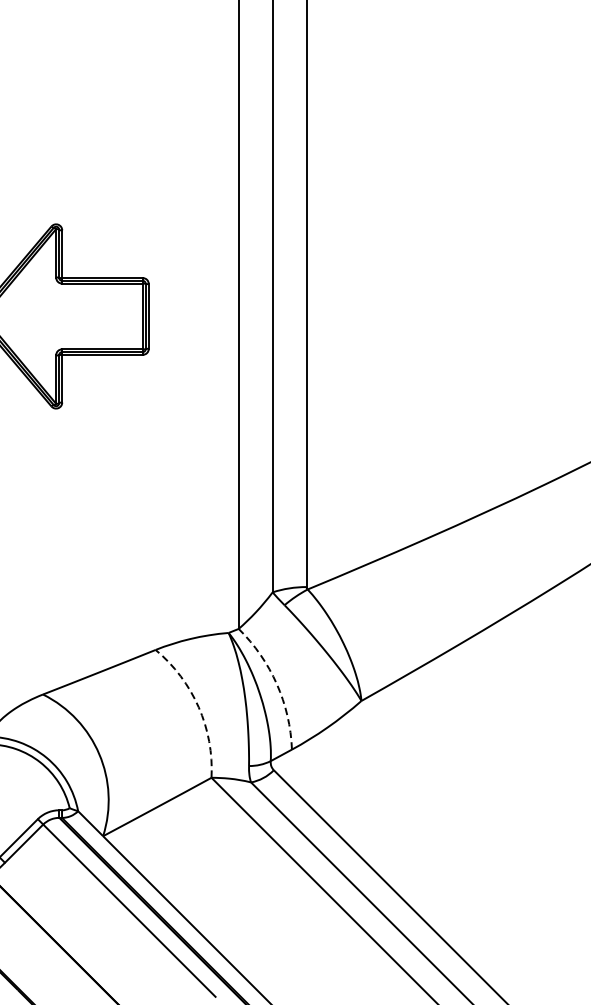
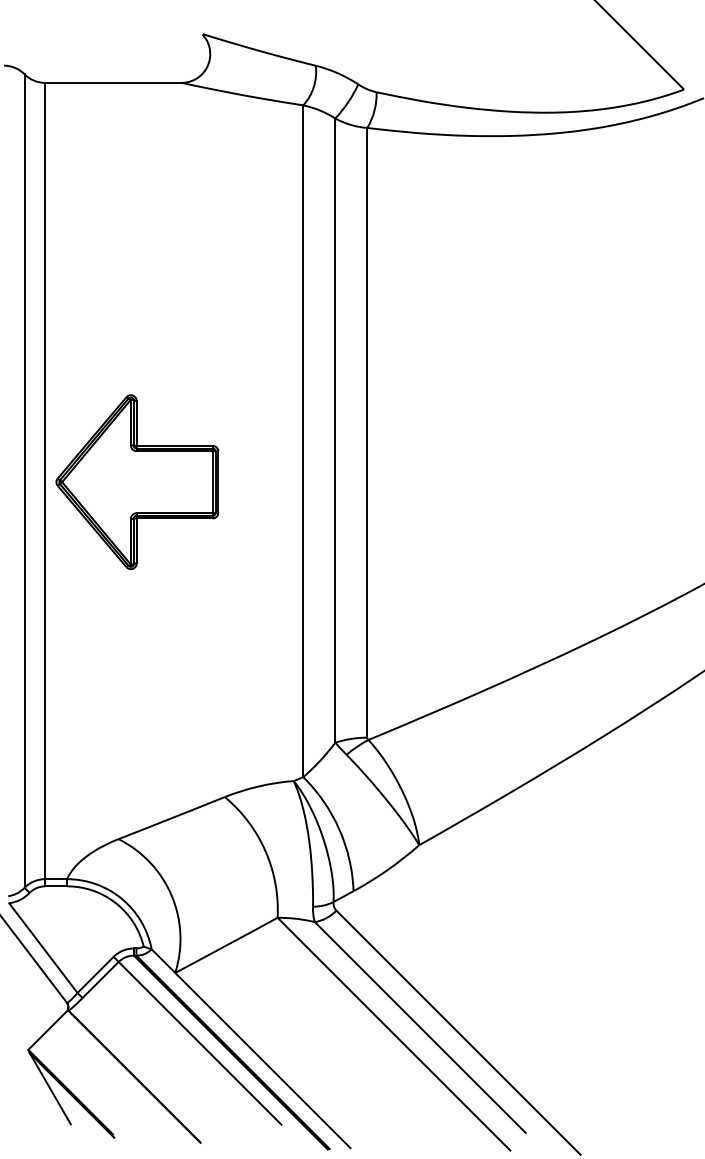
arc: (277, 684) -> (339, 829), dashed -> solid
arc: (198, 707) -> (265, 851), dashed -> solid

